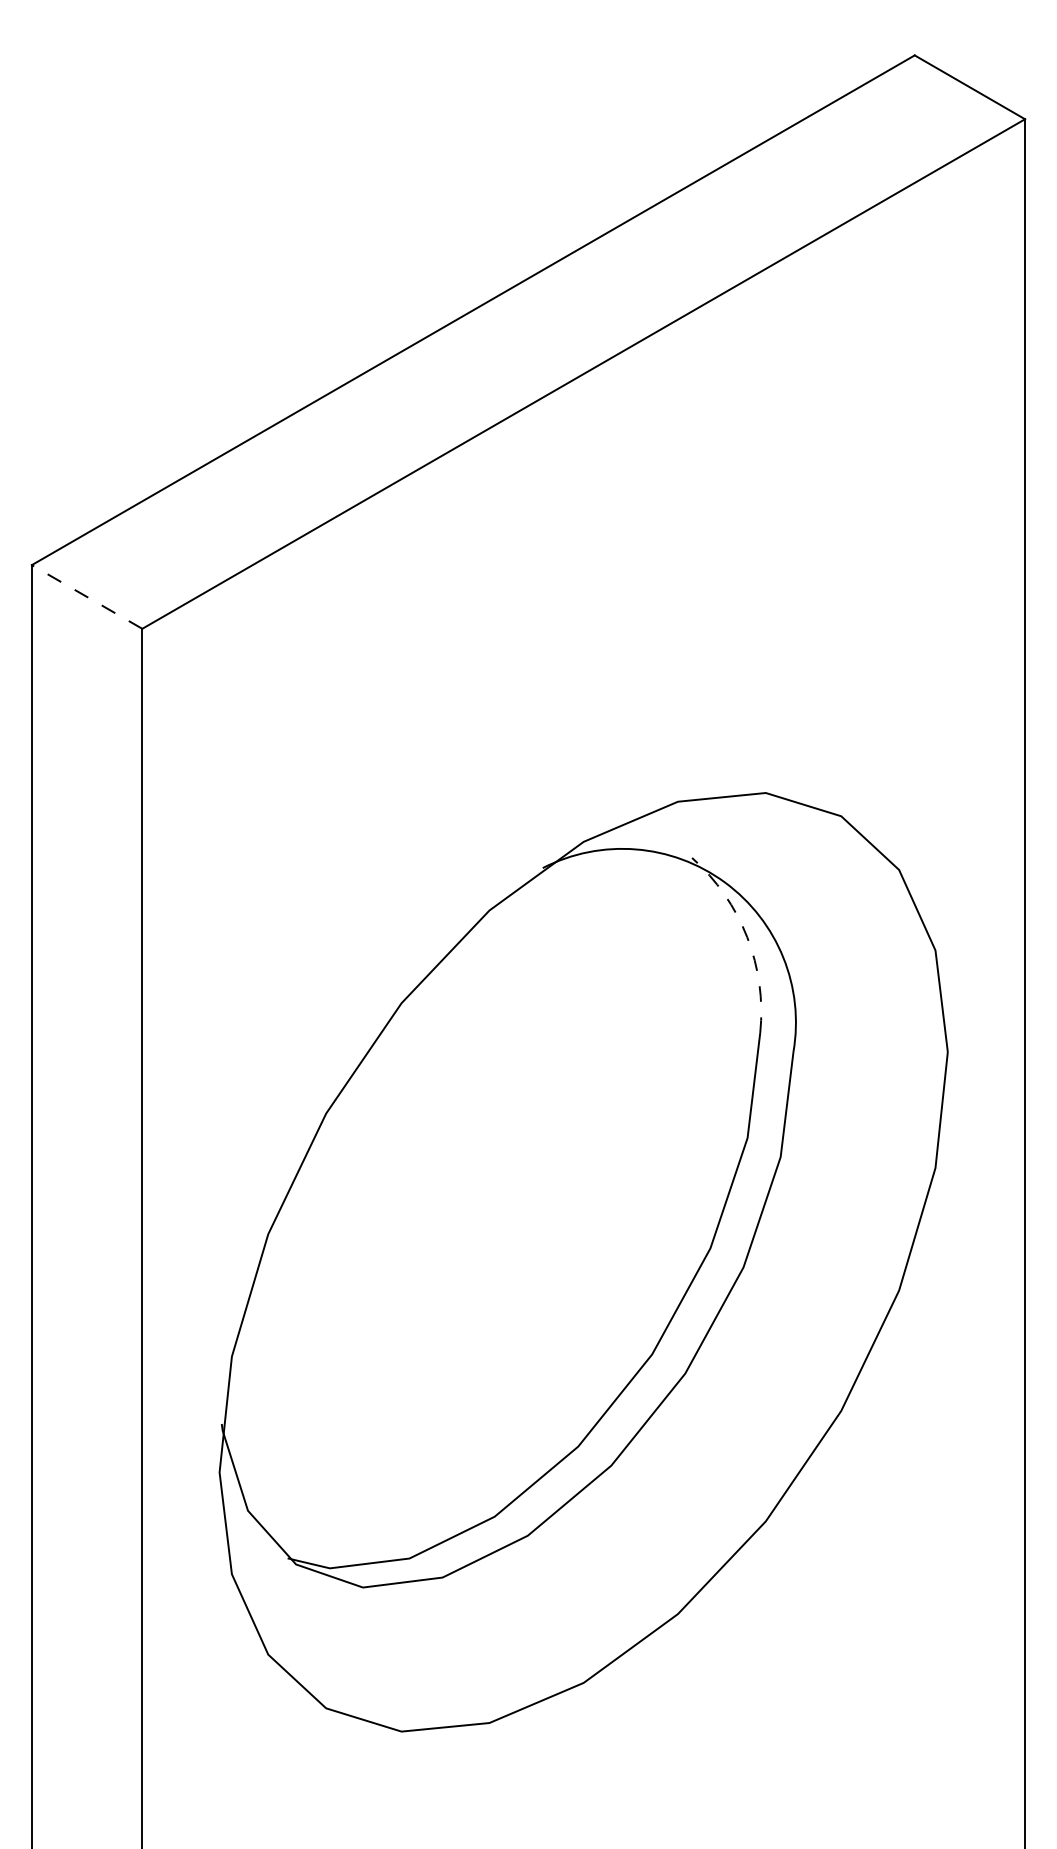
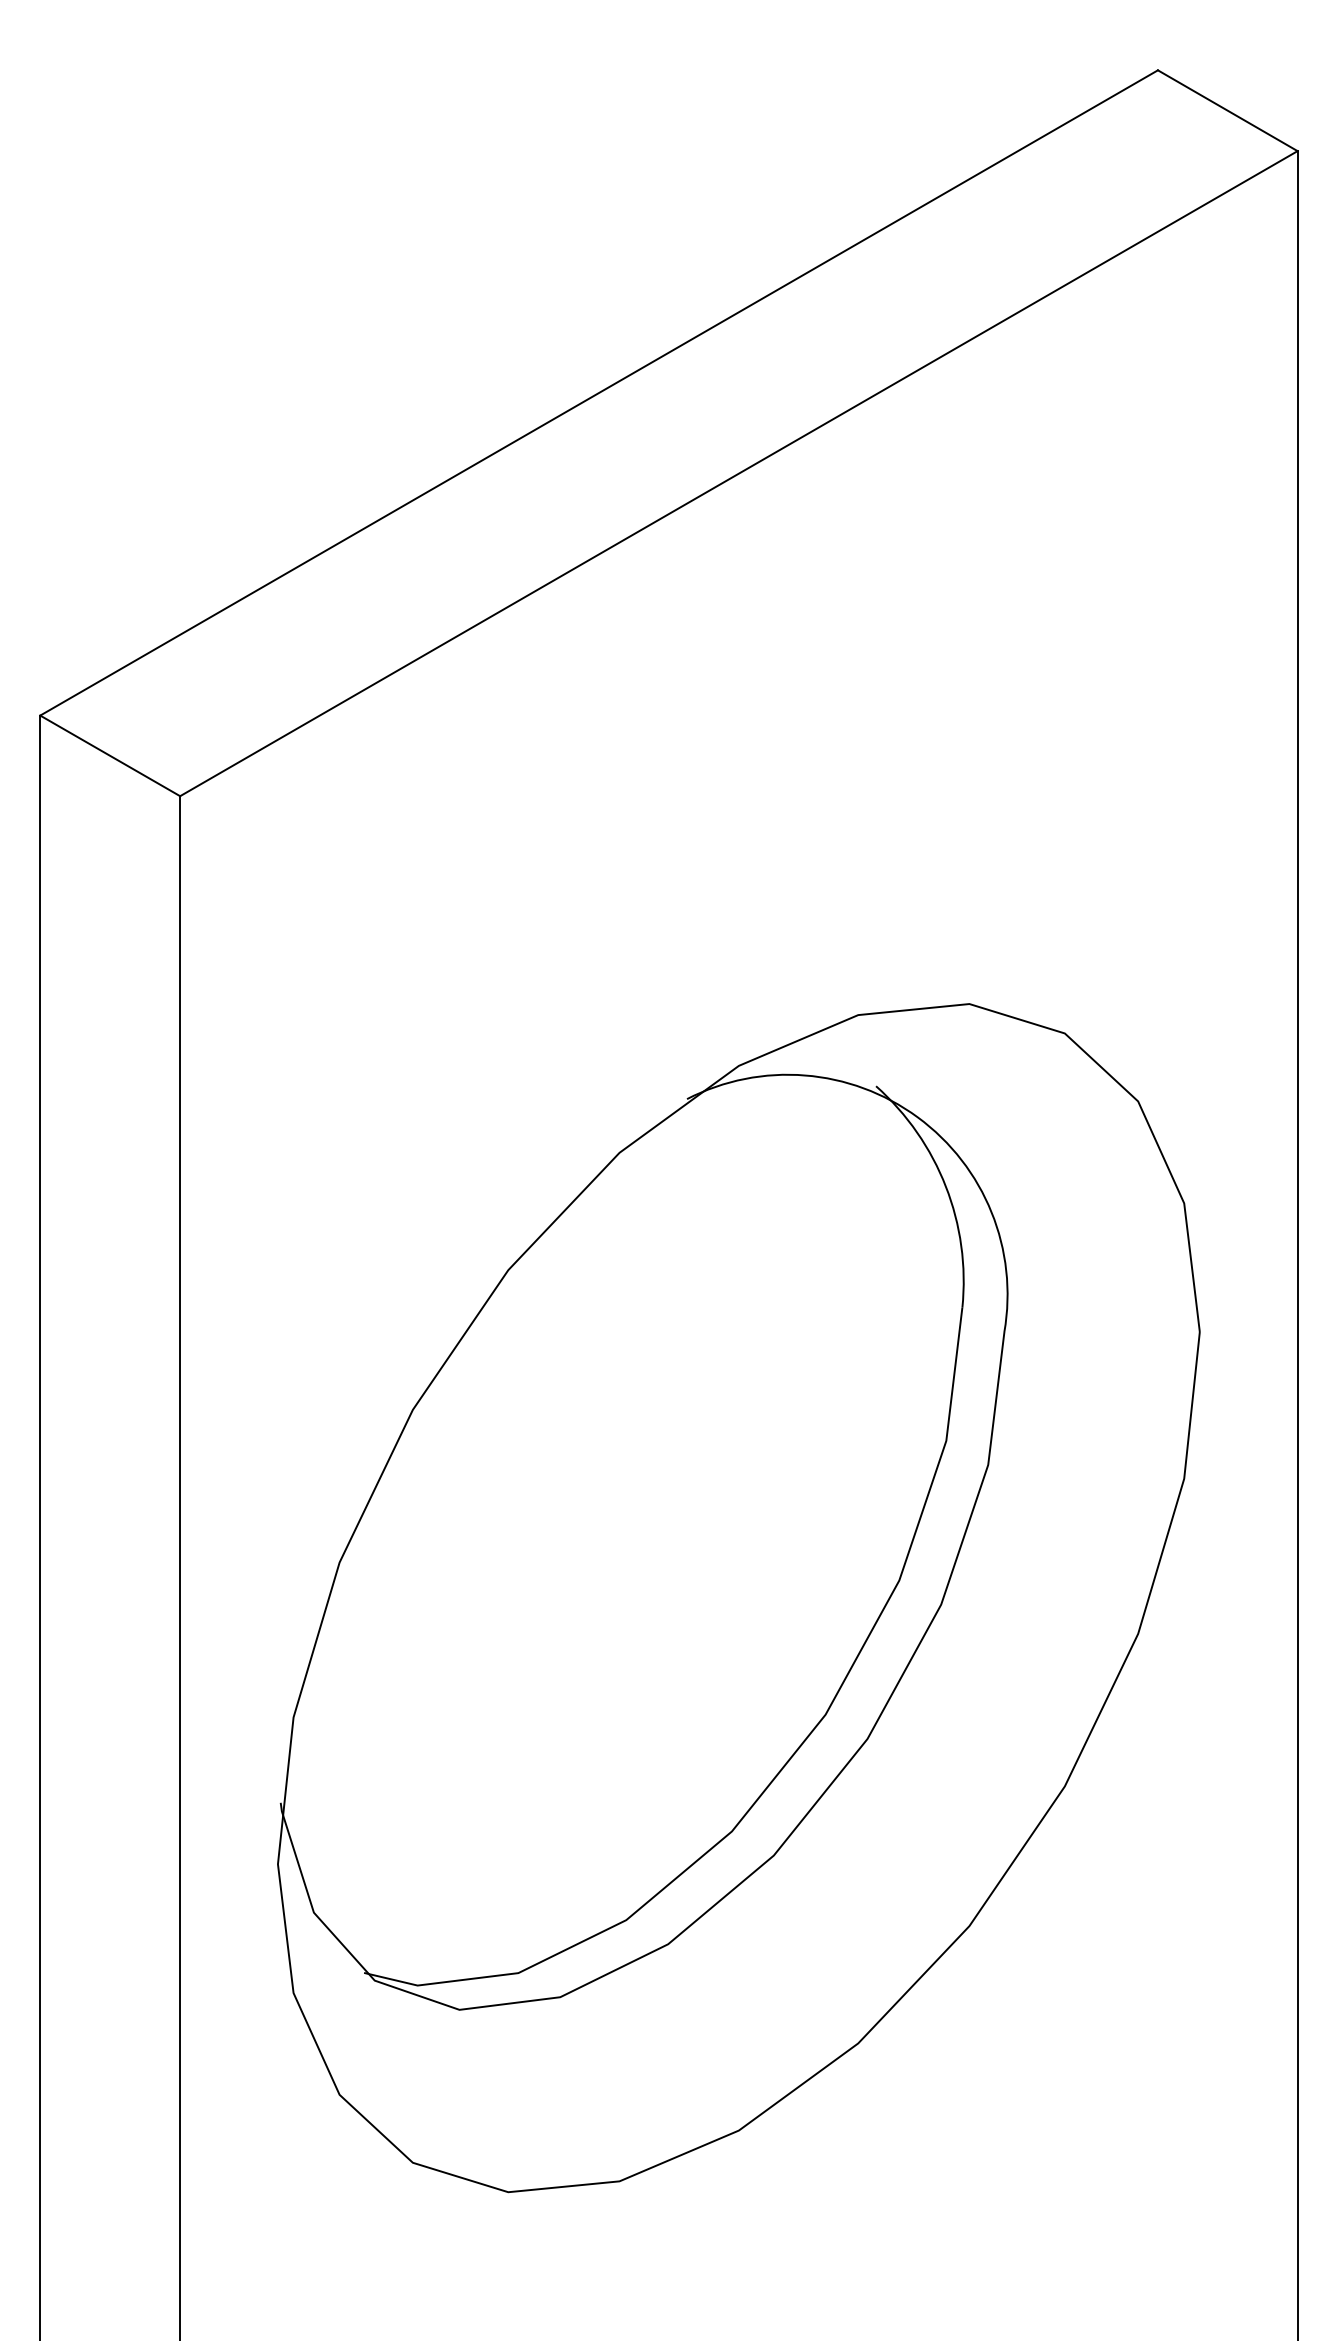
line: (87, 596) -> (110, 755), dashed -> solid
arc: (747, 937) -> (946, 1186), dashed -> solid

